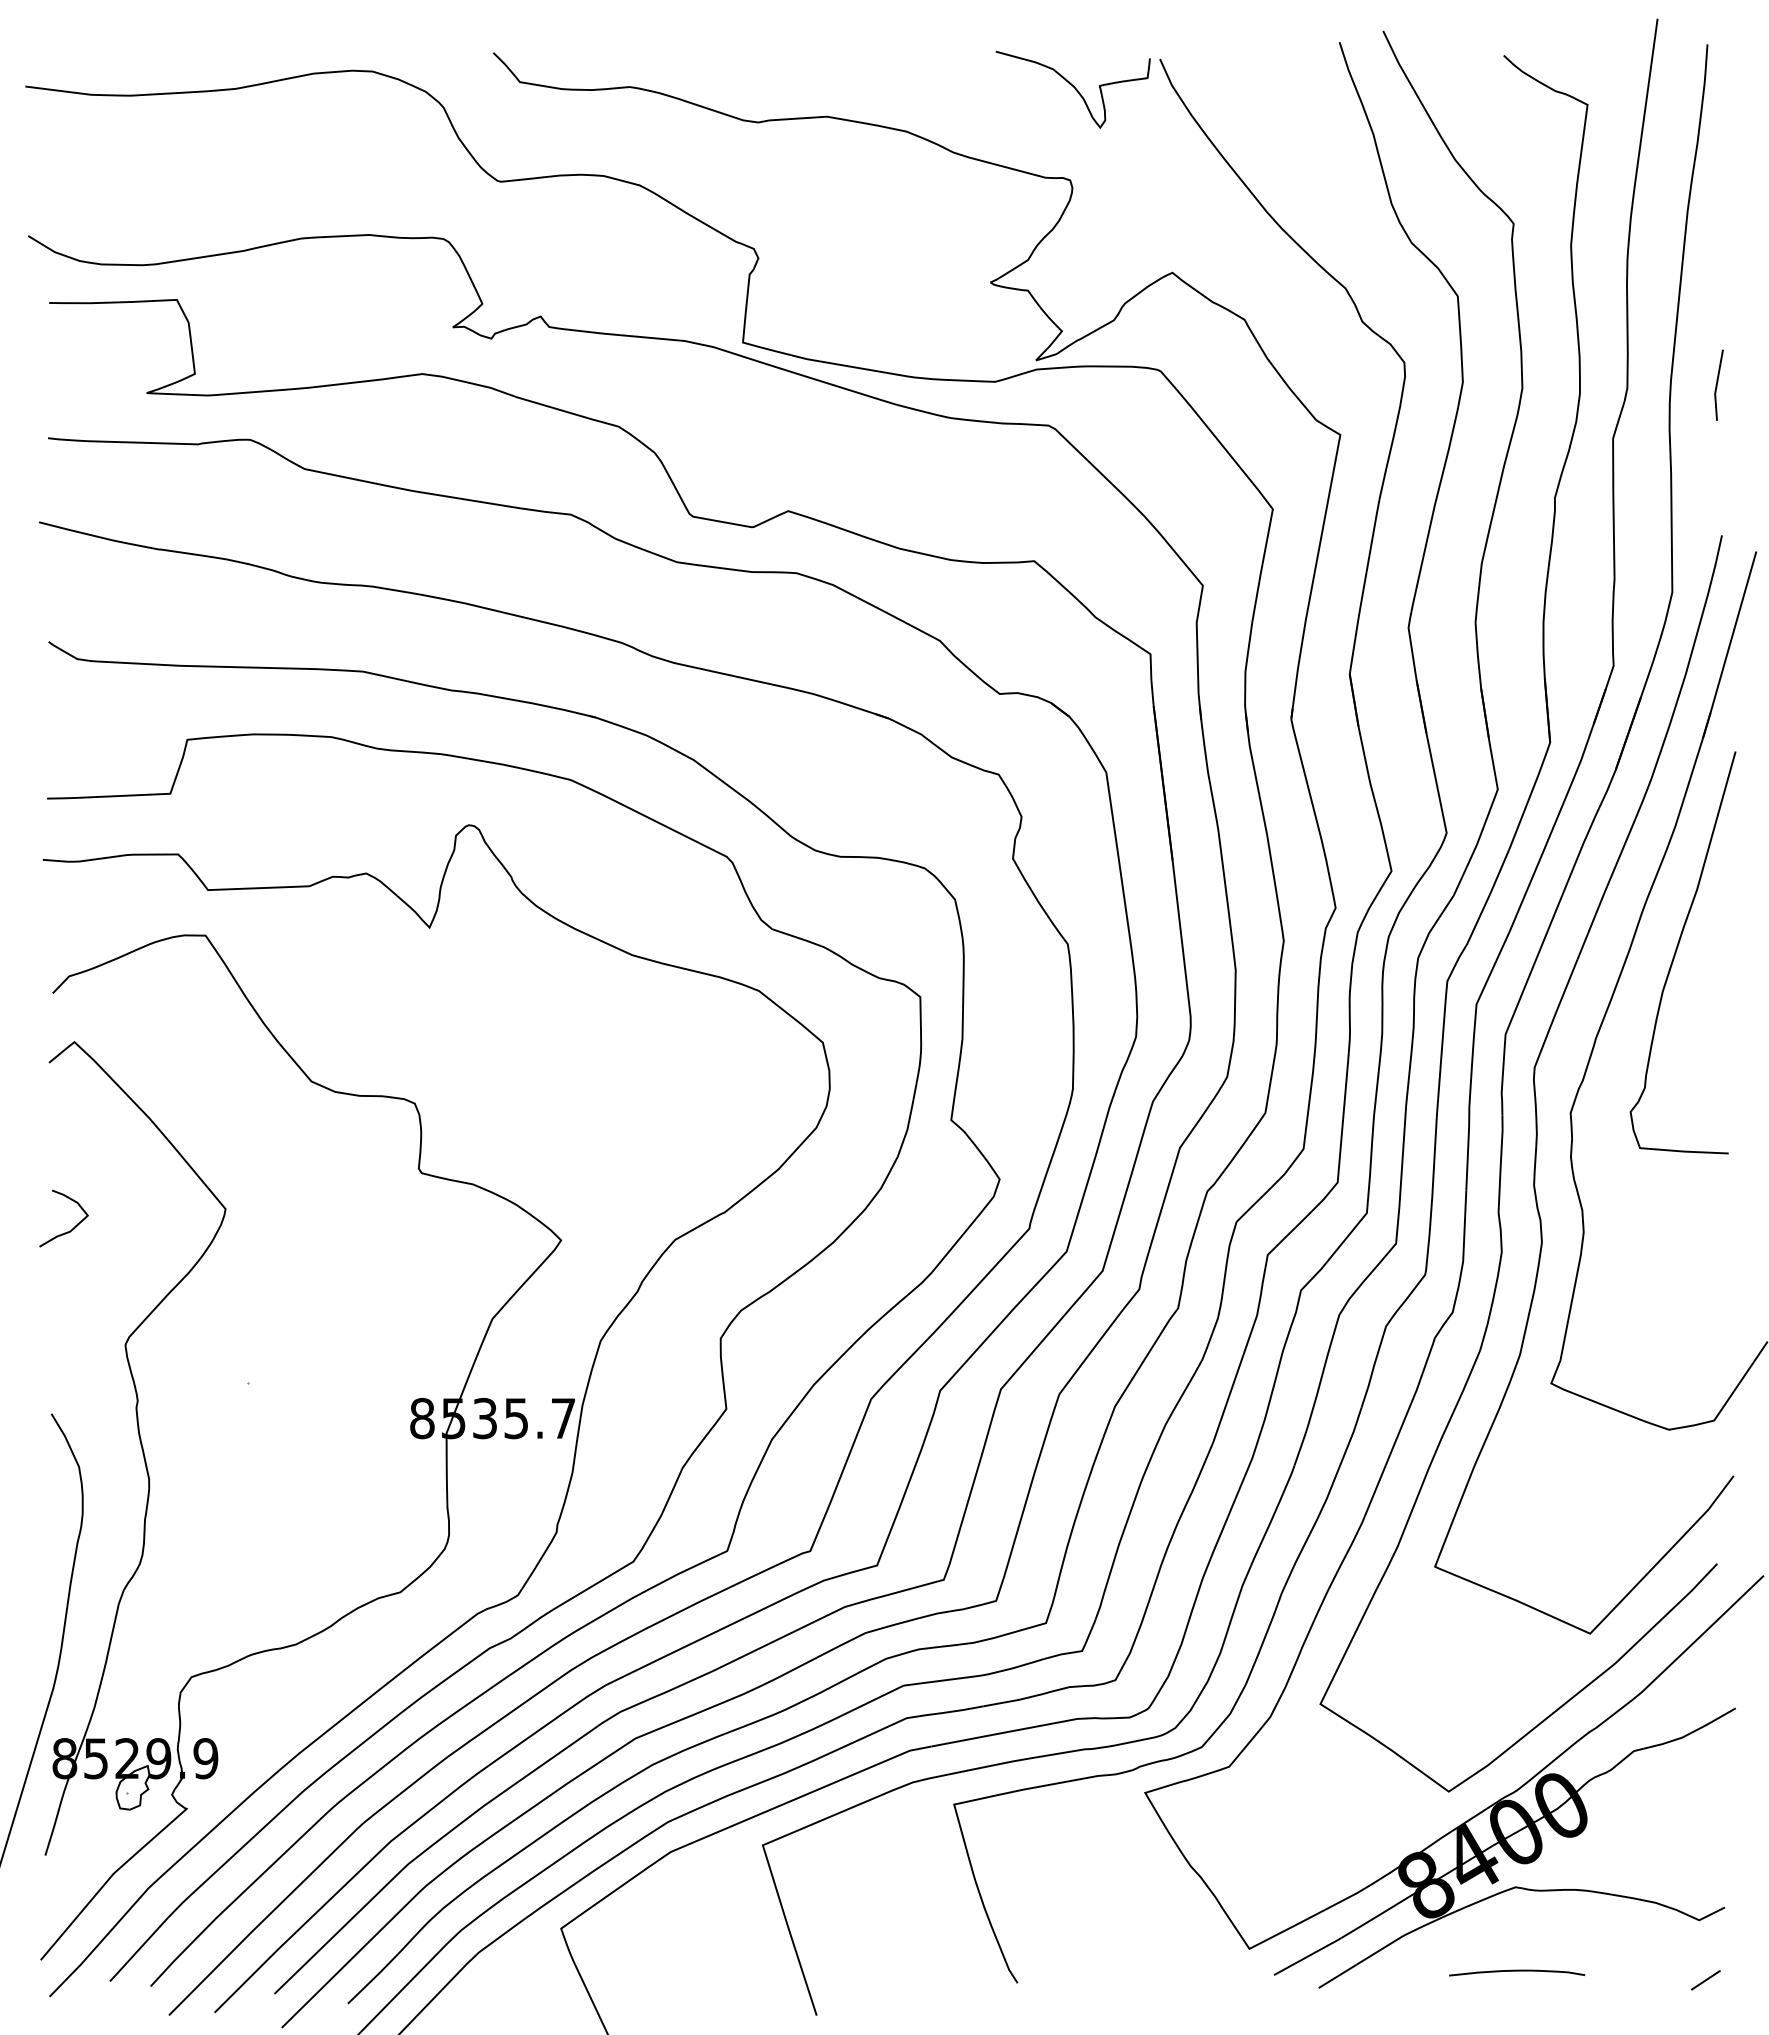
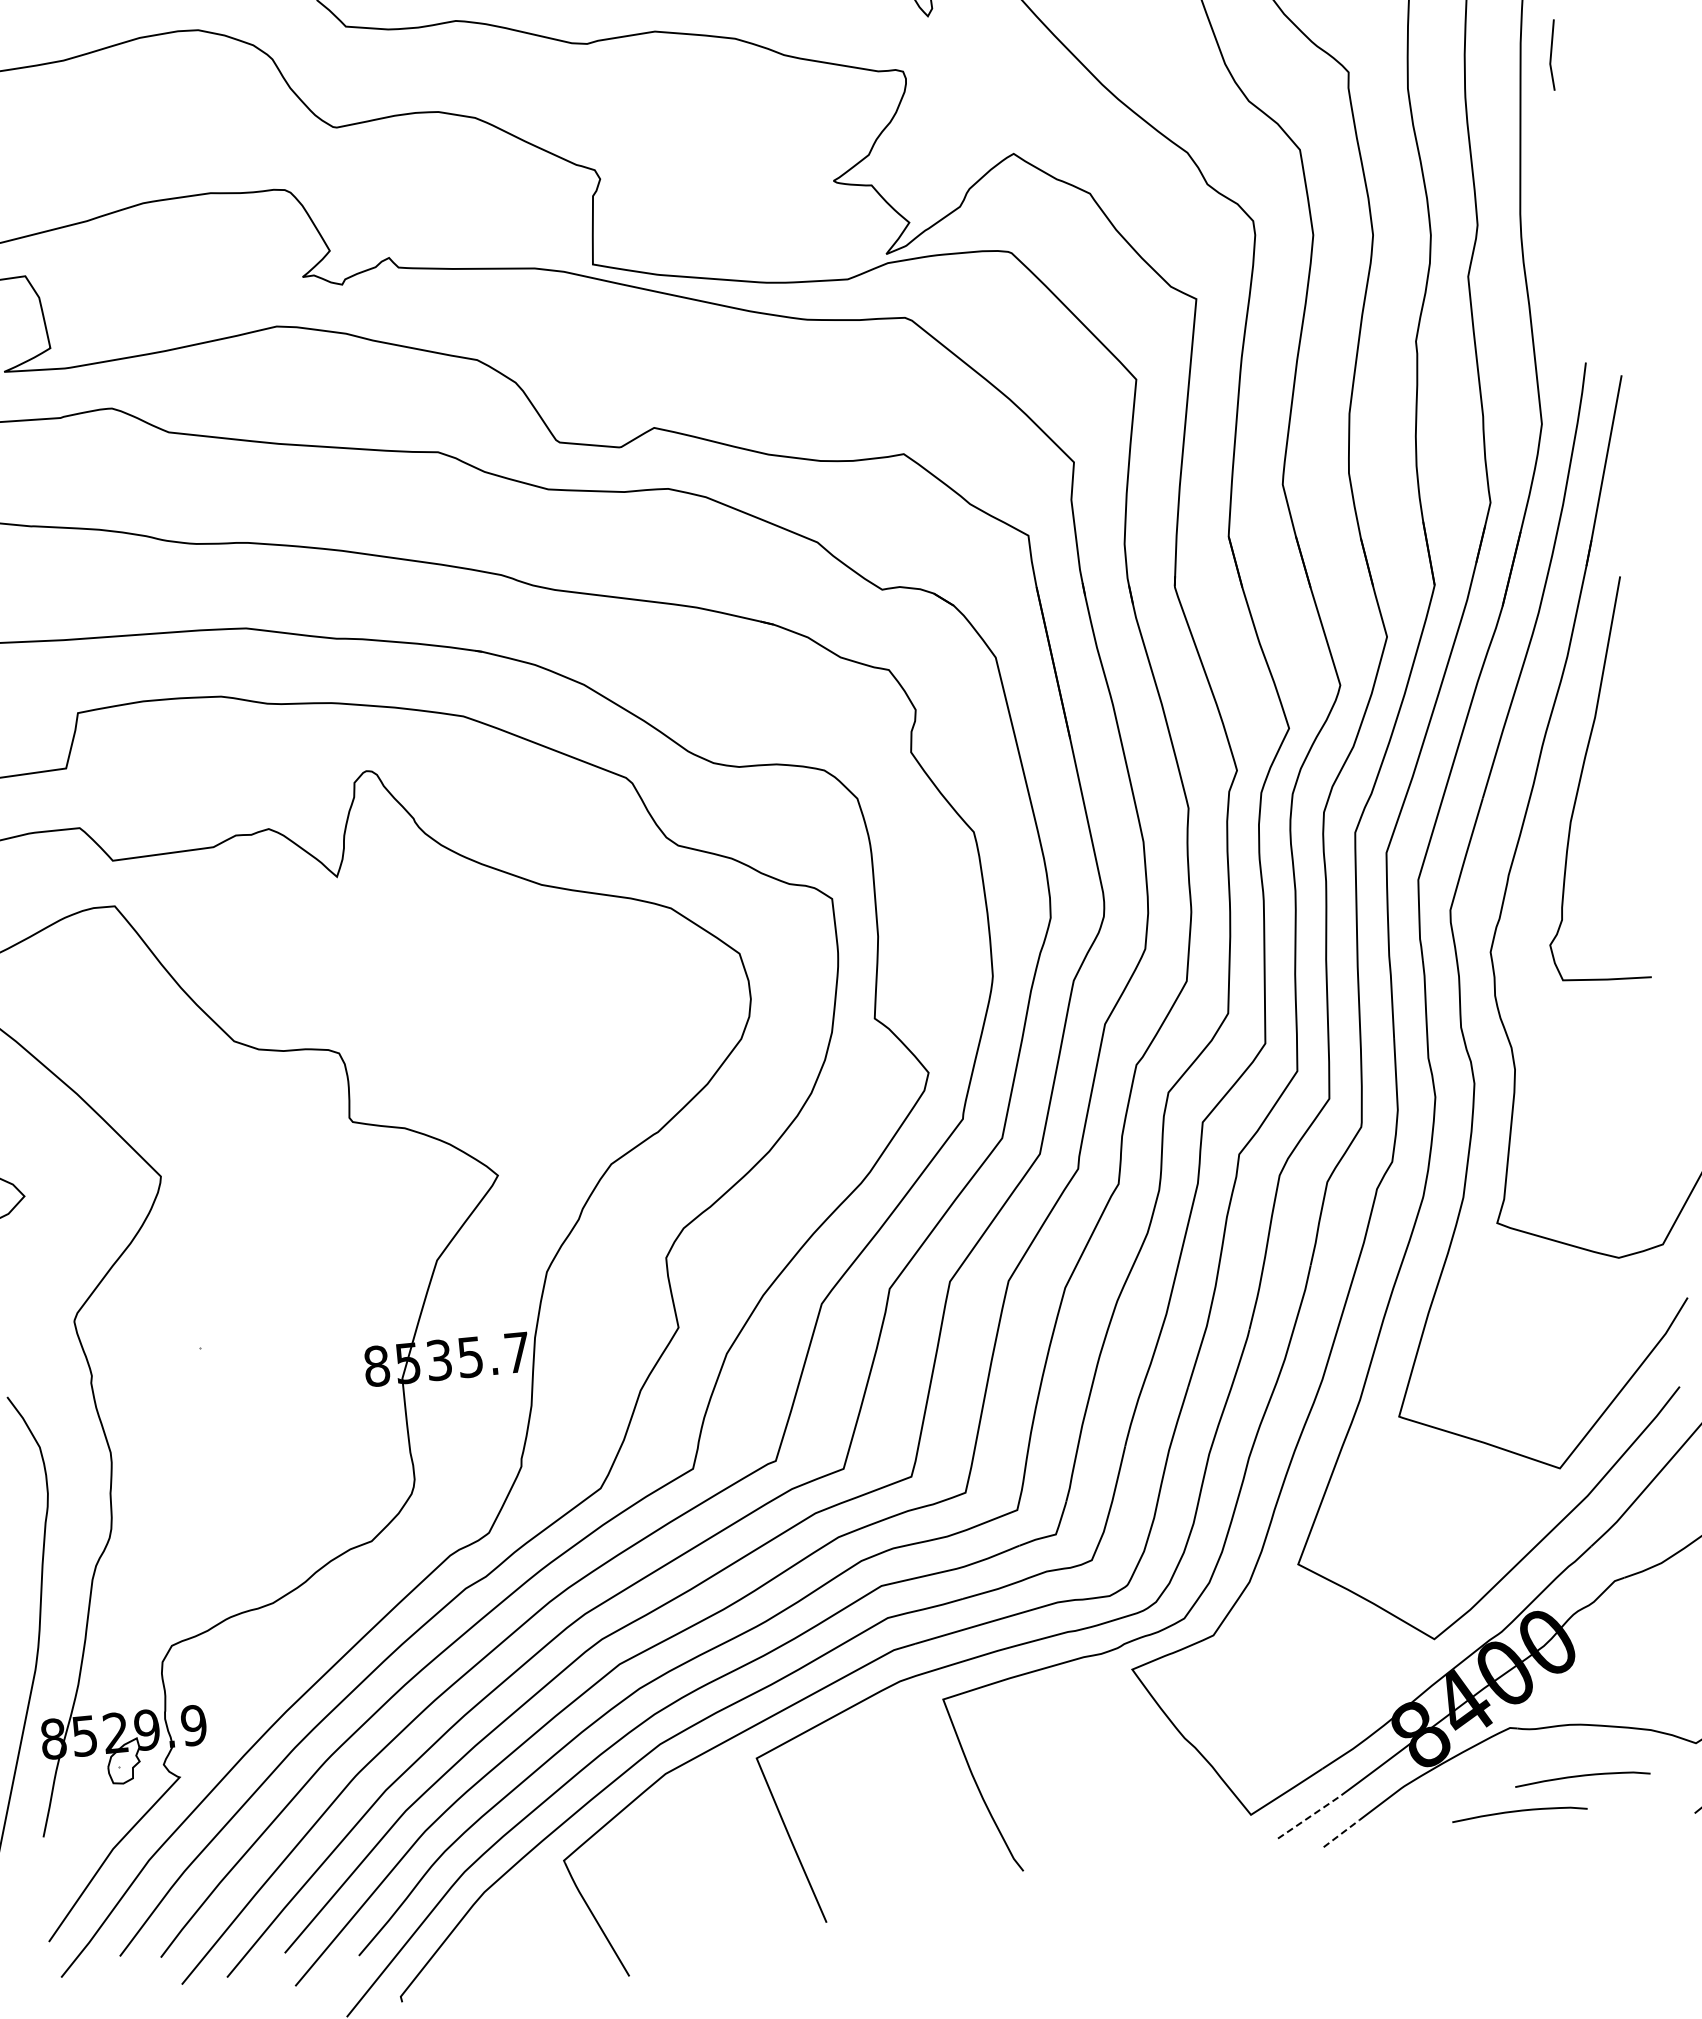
line: (1717, 384) -> (1551, 54), moved
curve: (1583, 1942) -> (1582, 1776), added
line: (1308, 1956) -> (1310, 1816), solid -> dashed
line: (1338, 1976) -> (1342, 1833), solid -> dashed

